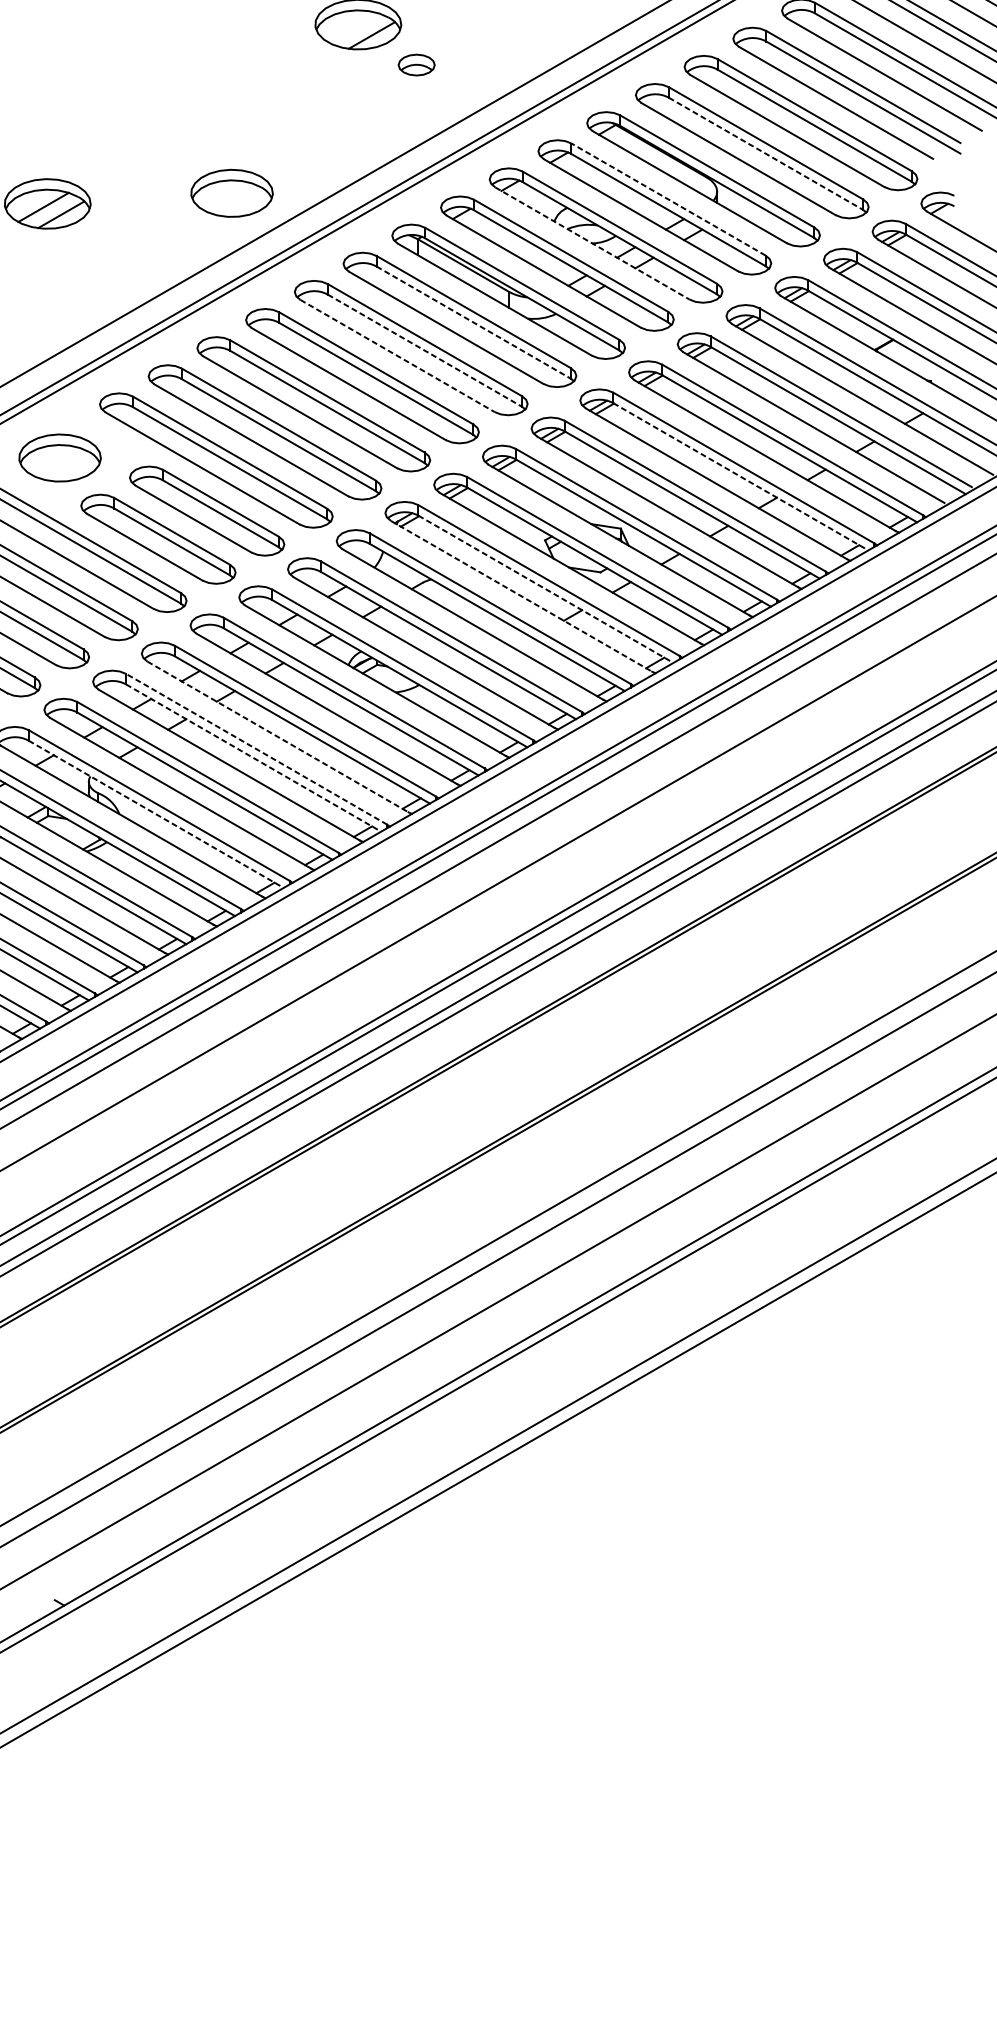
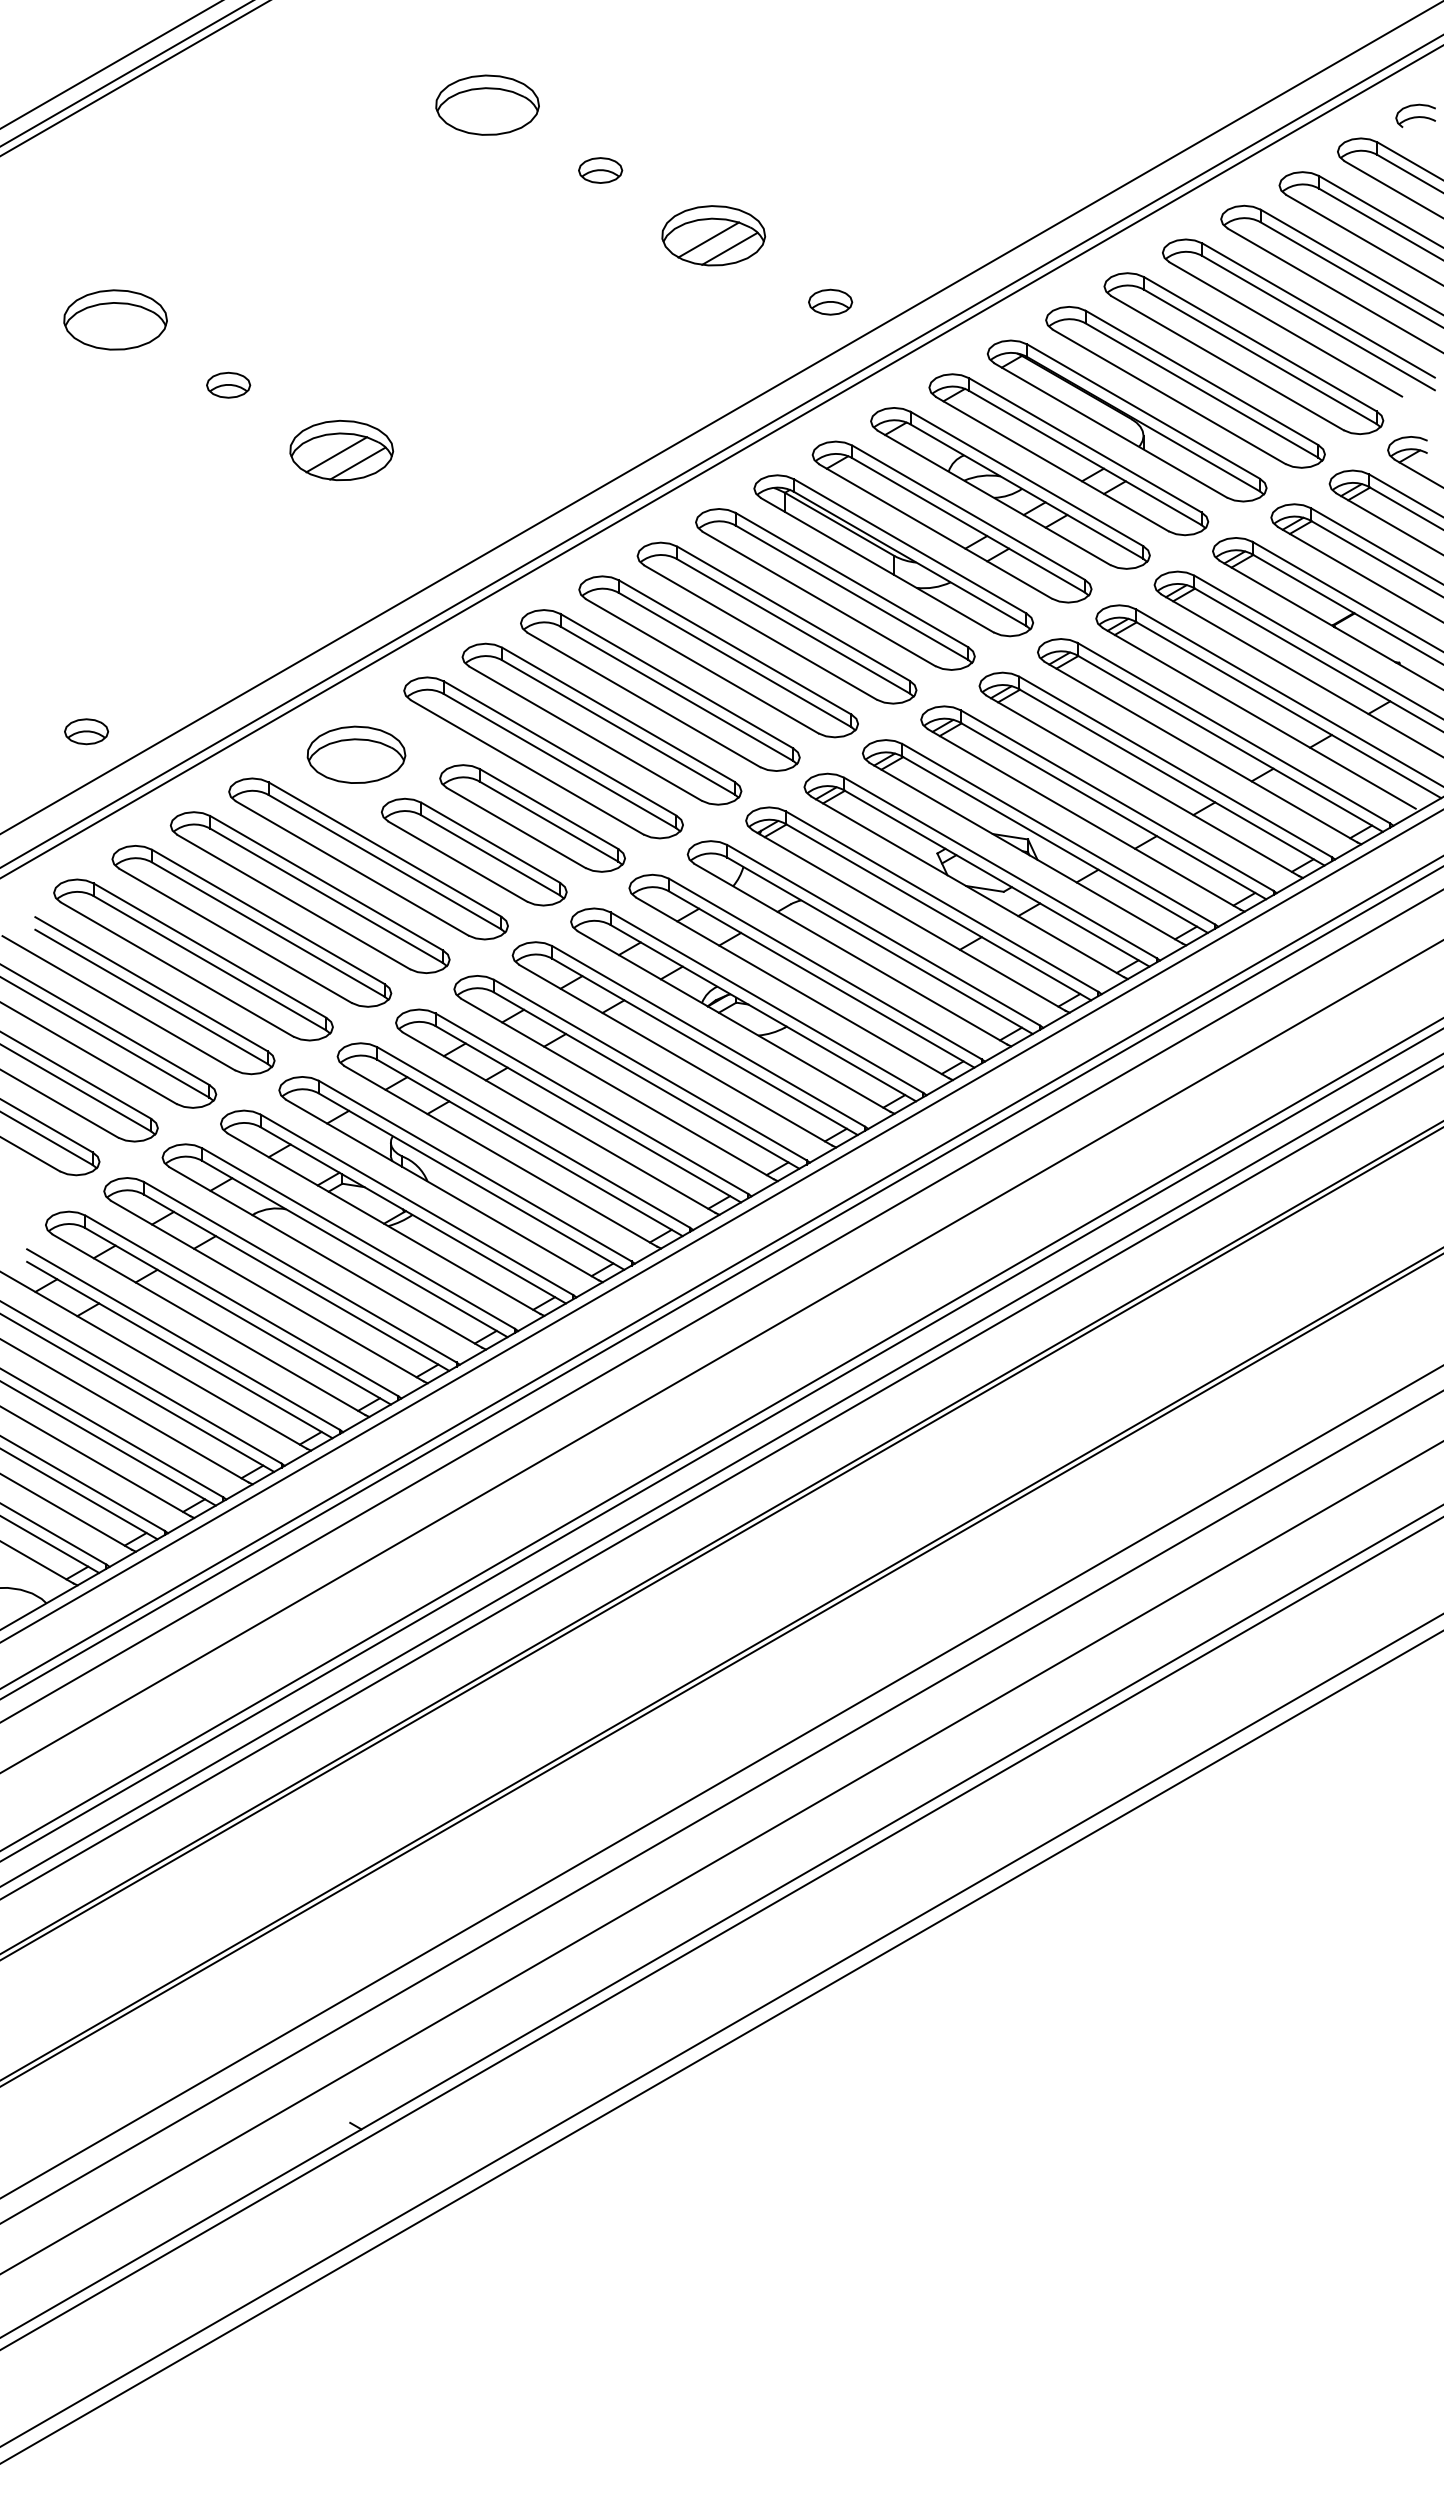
line: (354, 27) -> (708, 239), added
part: (416, 64) -> (830, 301), moved
line: (766, 153) -> (1202, 390), dashed -> solid
part: (232, 193) -> (562, 437), removed
line: (667, 199) -> (1084, 445), dashed -> solid
line: (592, 243) -> (994, 498), dashed -> solid
line: (474, 322) -> (852, 592), dashed -> solid
line: (424, 350) -> (793, 626), dashed -> solid
line: (398, 355) -> (761, 632), dashed -> solid
line: (741, 476) -> (1172, 777), dashed -> solid
line: (546, 589) -> (938, 912), dashed -> solid
line: (521, 596) -> (909, 920), dashed -> solid
line: (278, 737) -> (617, 1089), dashed -> solid
line: (256, 749) -> (591, 1103), dashed -> solid
line: (253, 758) -> (588, 1114), dashed -> solid
line: (156, 814) -> (472, 1181), dashed -> solid

